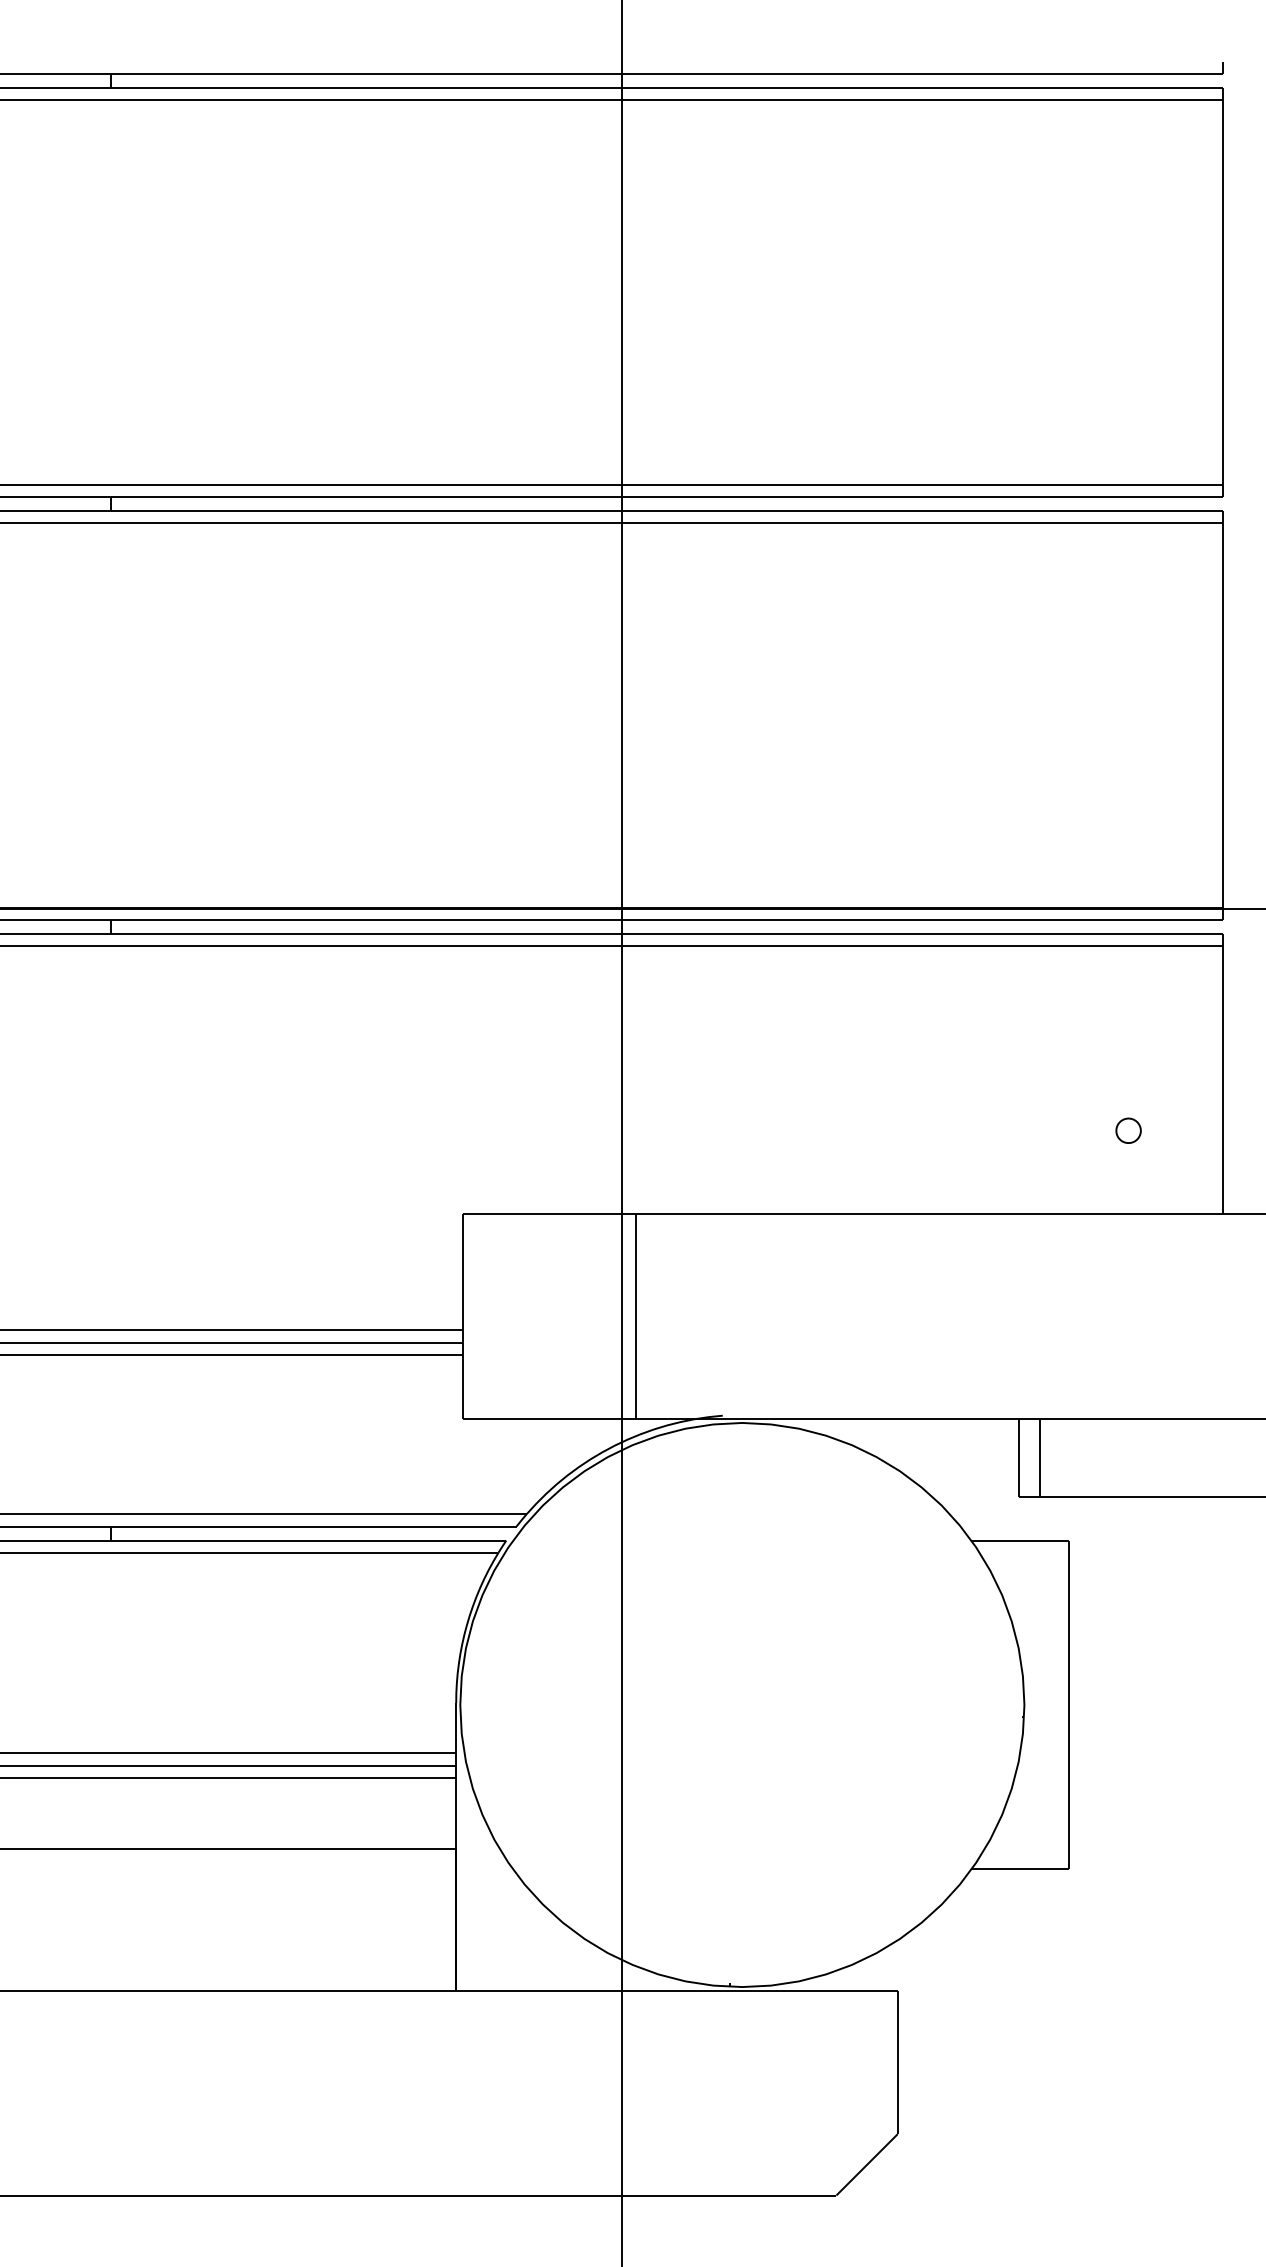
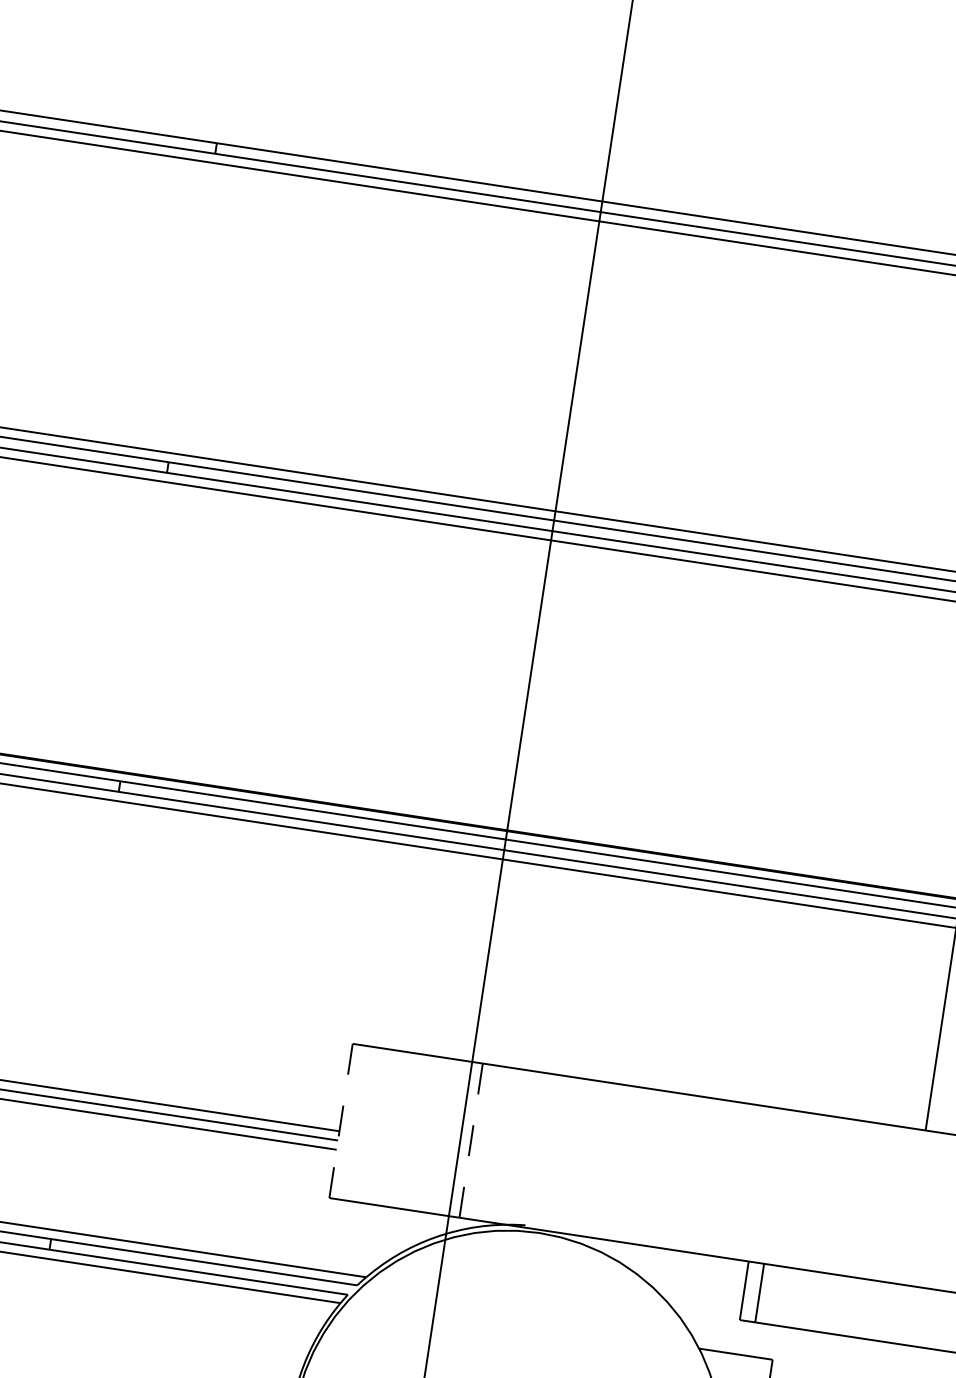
part: (1128, 1130) -> (864, 1056), removed
line: (463, 1317) -> (341, 1121), solid -> dashed
line: (635, 1317) -> (470, 1141), solid -> dashed

